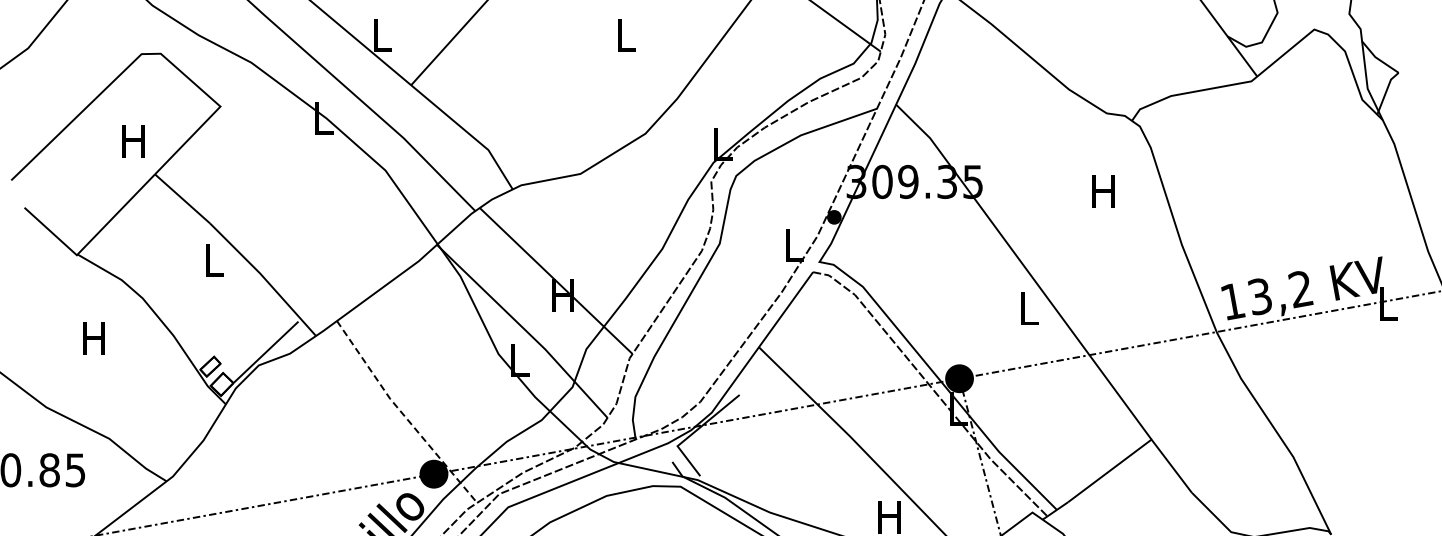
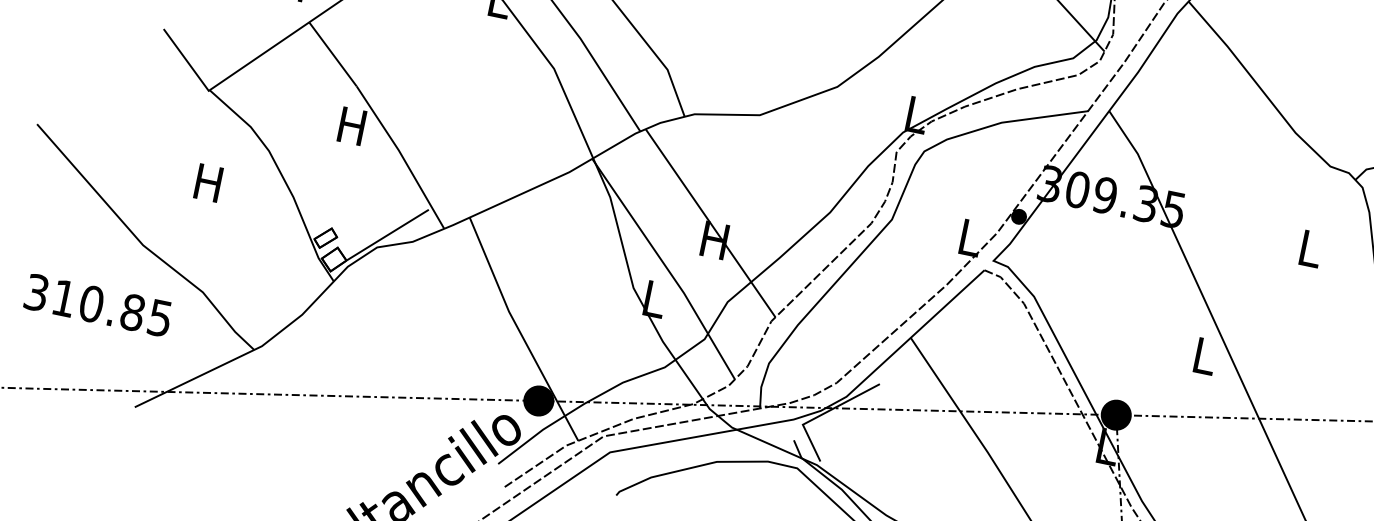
text: (1103, 191) -> (1309, 248), H -> L
text: (213, 260) -> (352, 126), L -> H
line: (403, 414) -> (519, 331), dashed -> solid

